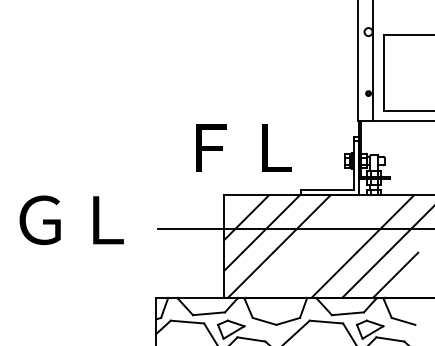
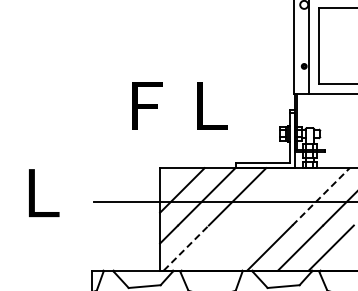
text: (243, 147) -> (179, 105), moved
line: (385, 223) -> (321, 196), solid -> dashed
line: (250, 275) -> (186, 248), solid -> dashed

